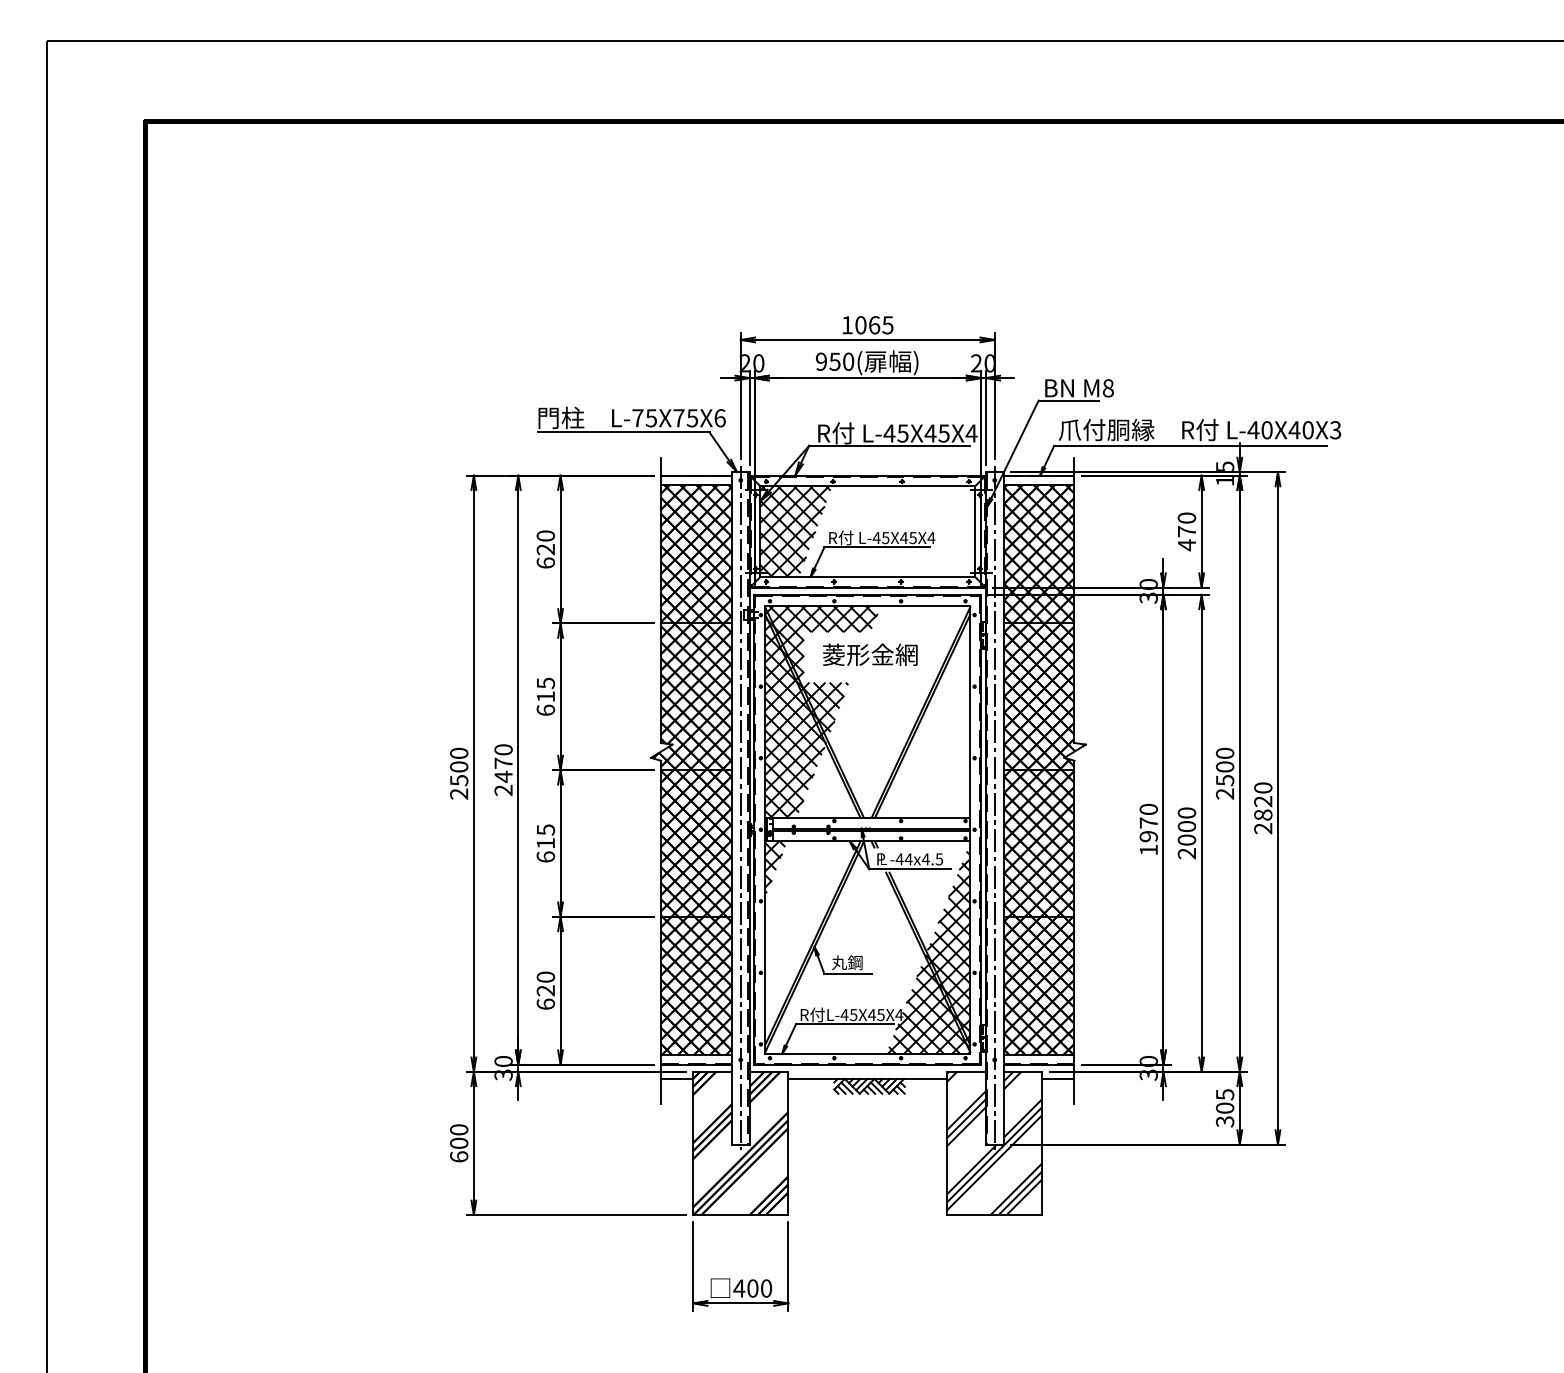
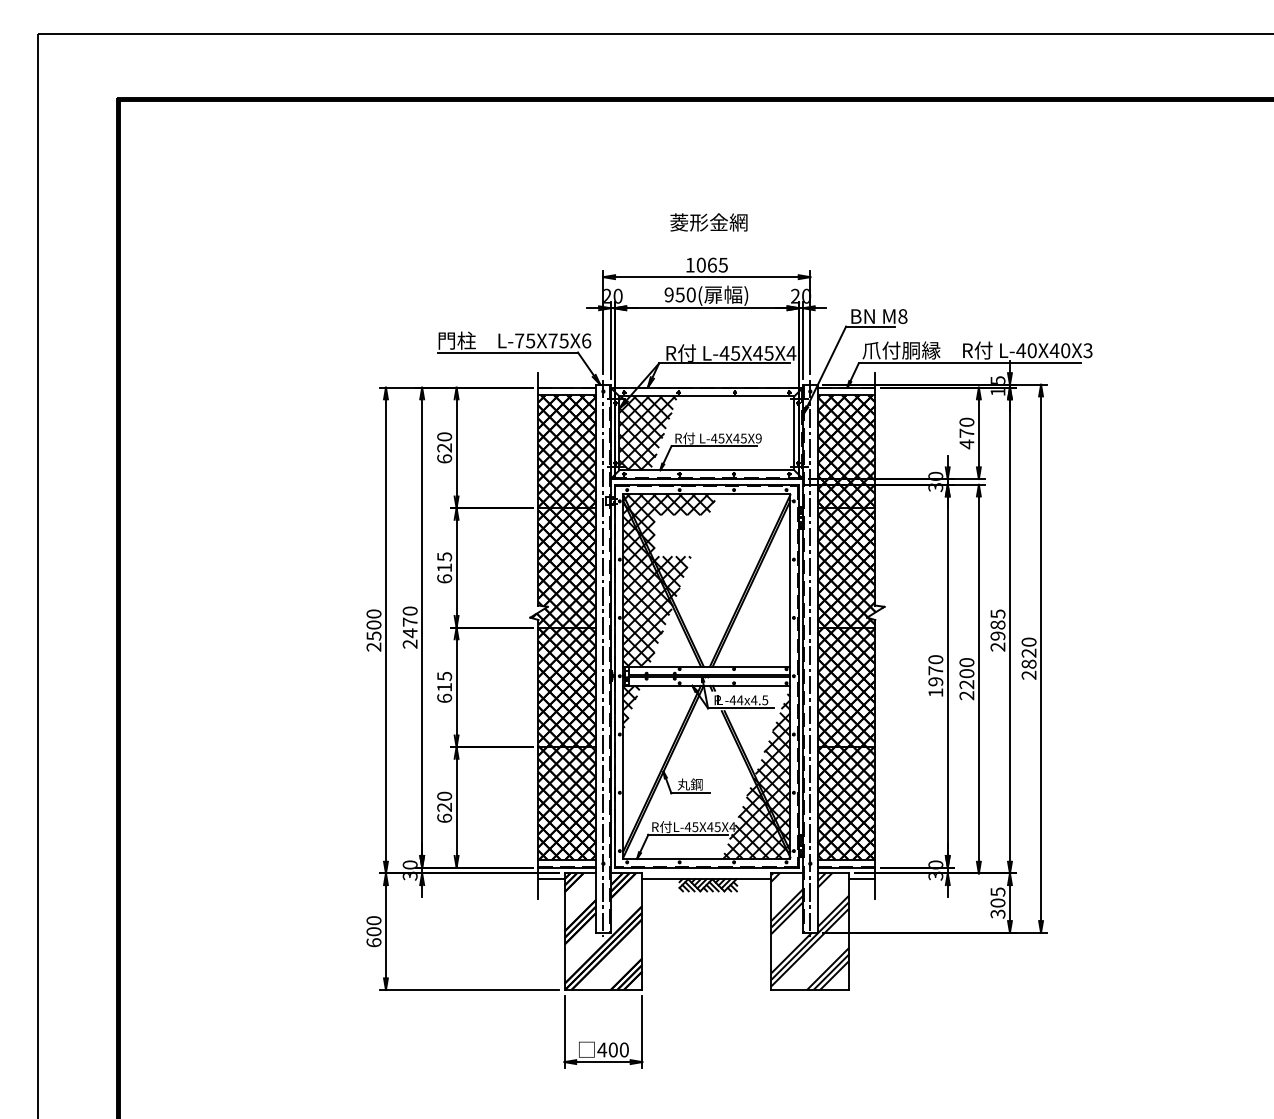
text: (931, 538) -> (758, 438), L-45X45X4 -> L-45X45X9
text: (870, 654) -> (709, 222), moved
text: (1224, 766) -> (997, 624), 2500 -> 2985
text: (1186, 839) -> (966, 684), 2000 -> 2200

